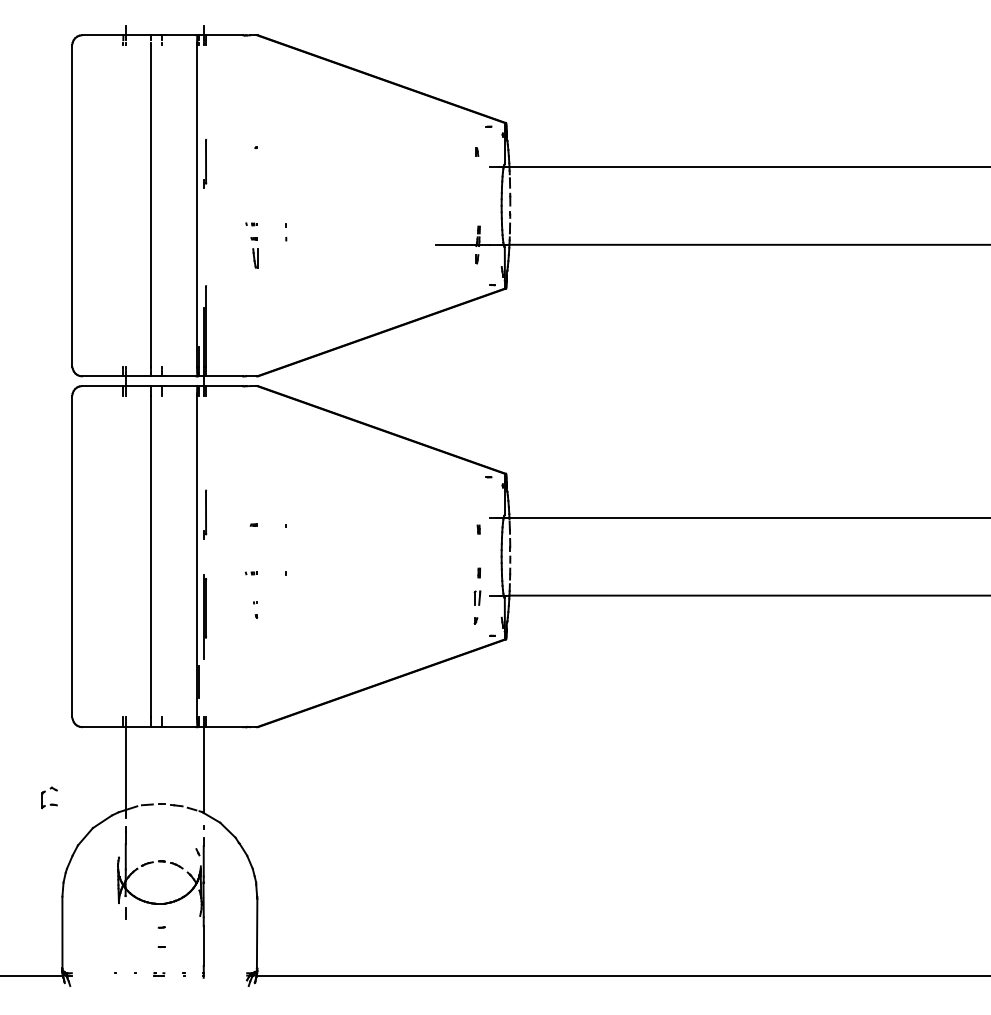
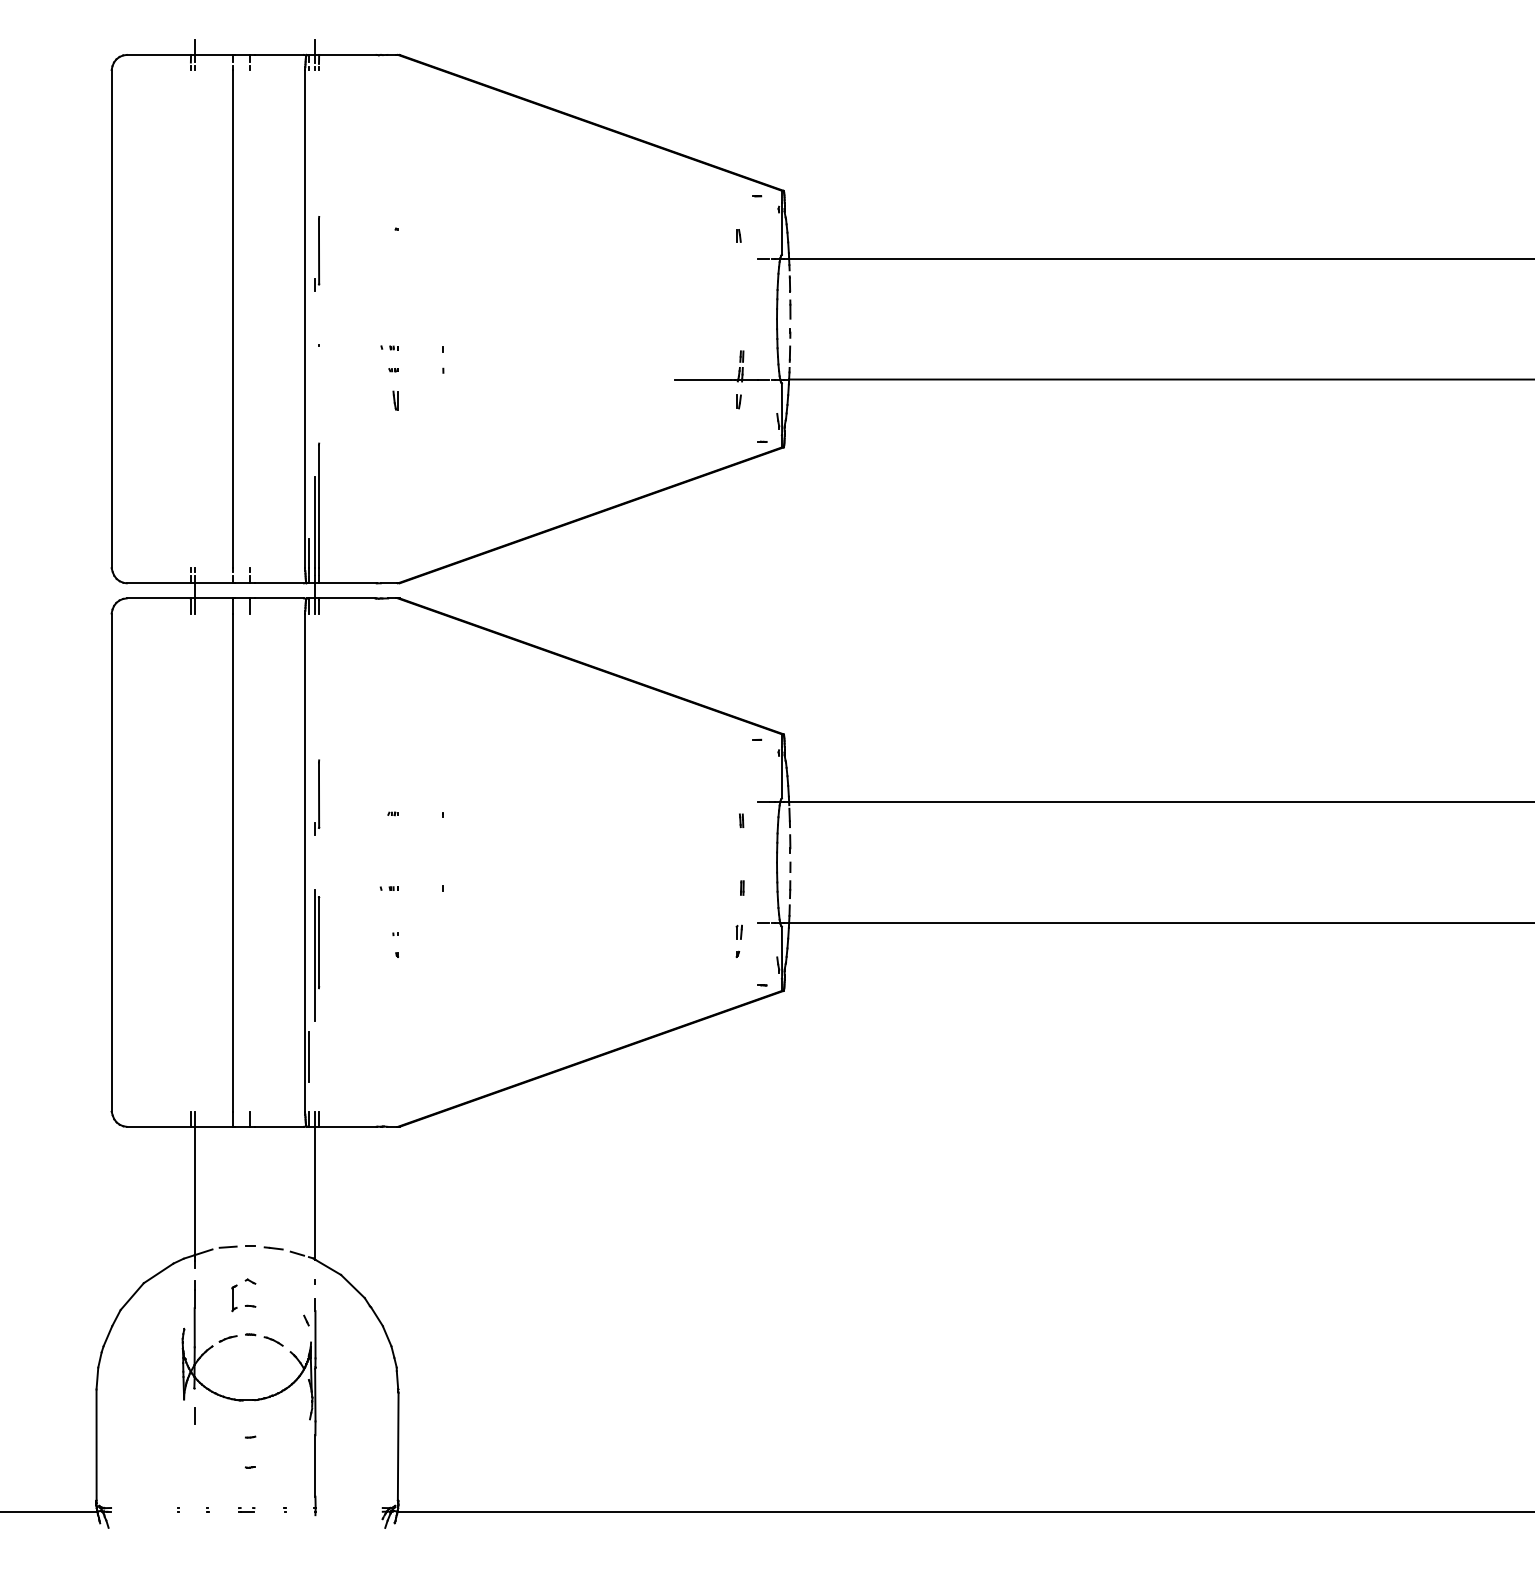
part: (255, 258) -> (395, 400), size x0.62
part: (476, 607) -> (738, 941), size x0.62
part: (50, 803) -> (245, 1303), moved

